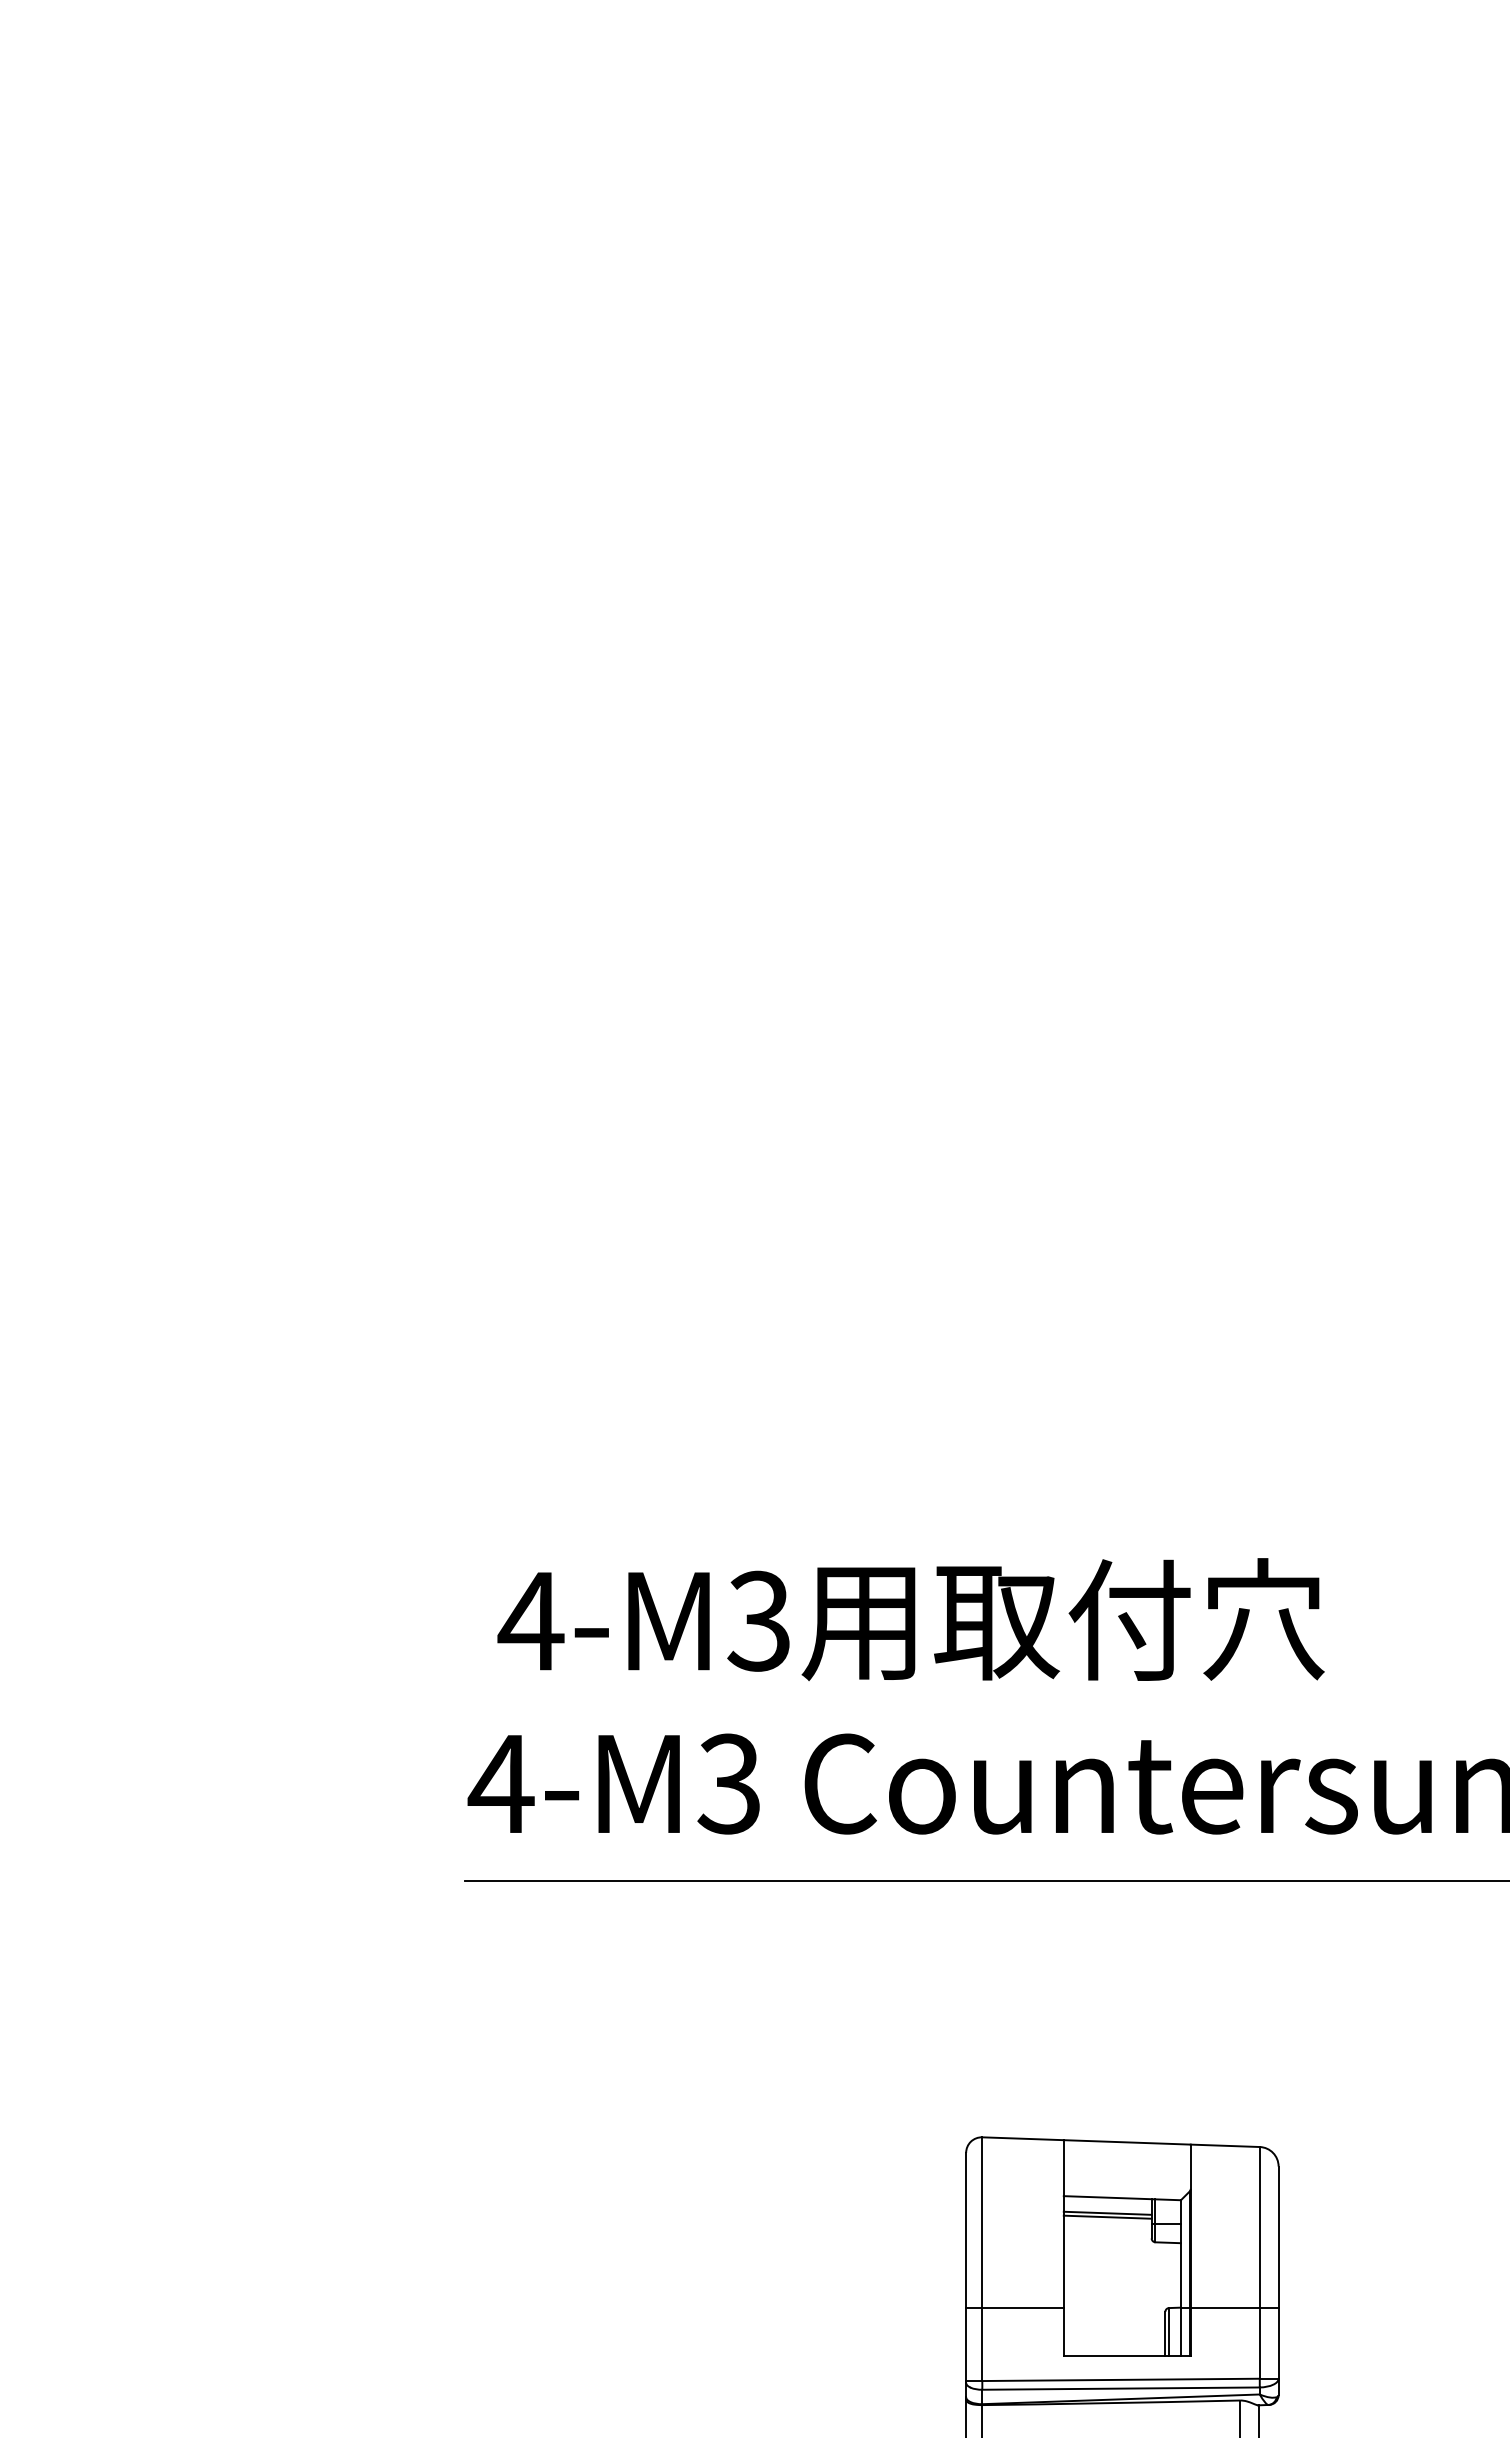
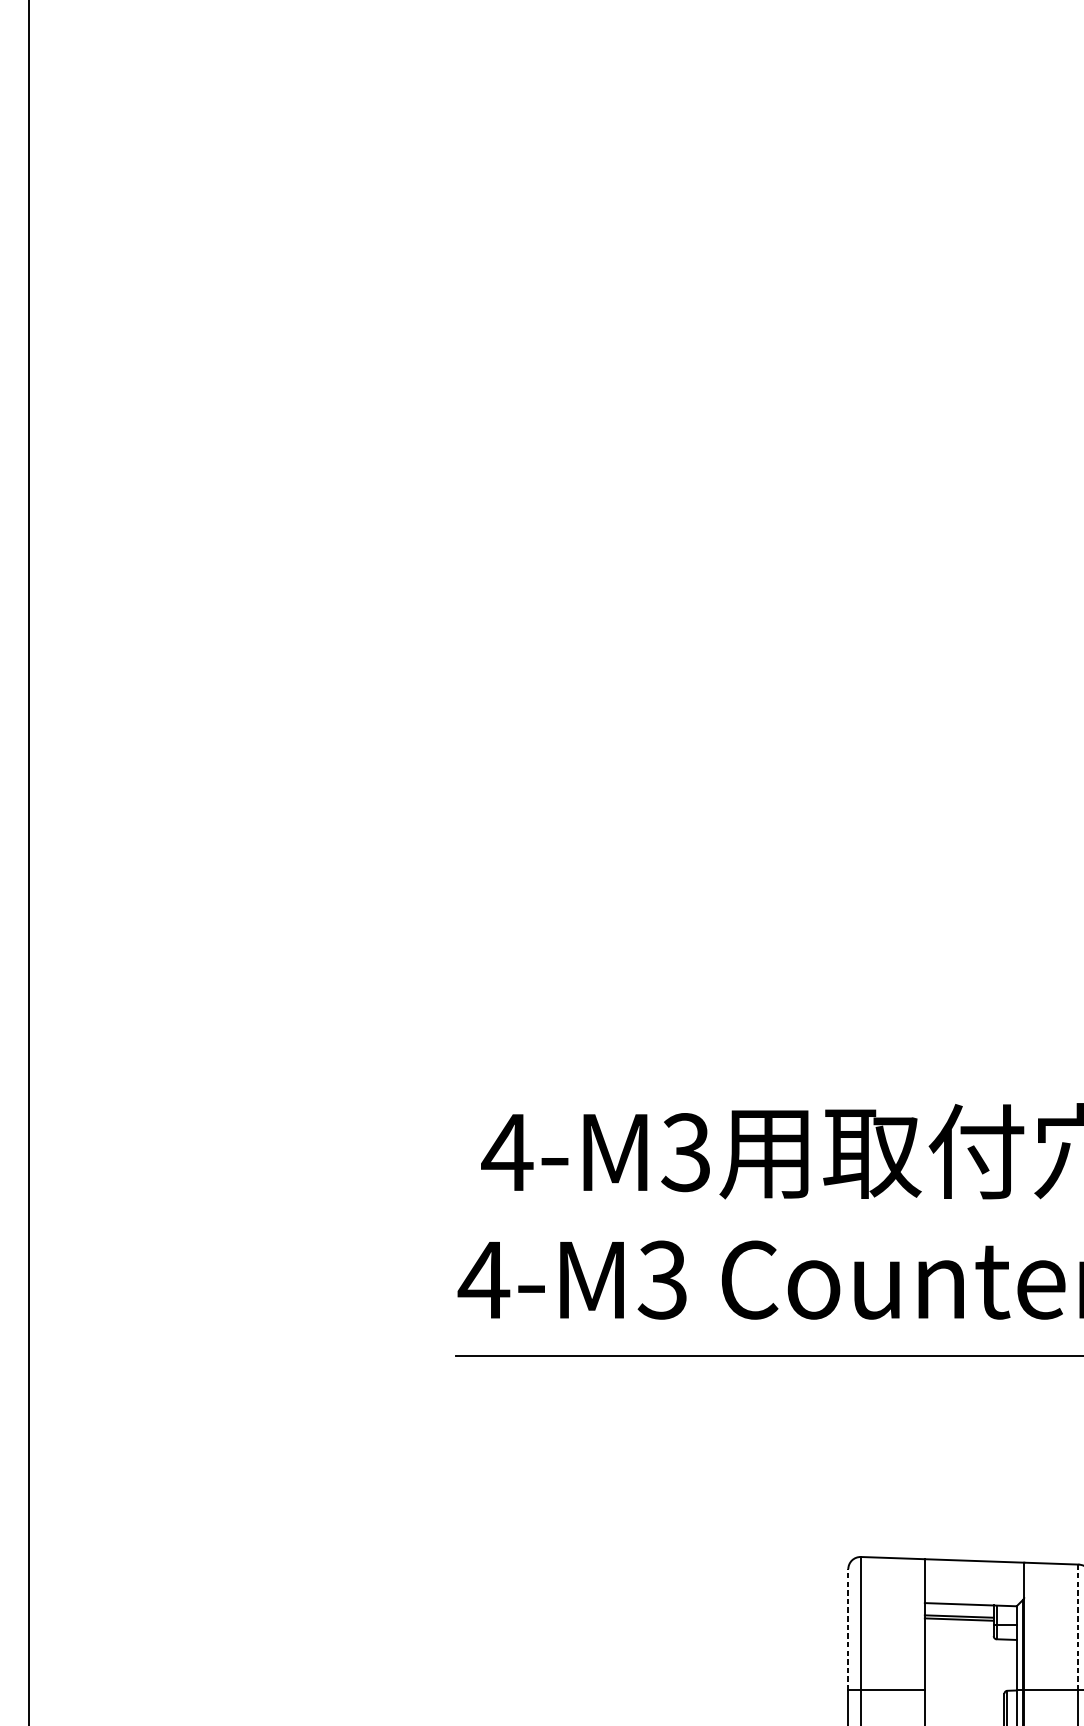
line: (1259, 2226) -> (1078, 1626), solid -> dashed
line: (966, 2229) -> (848, 1629), solid -> dashed

